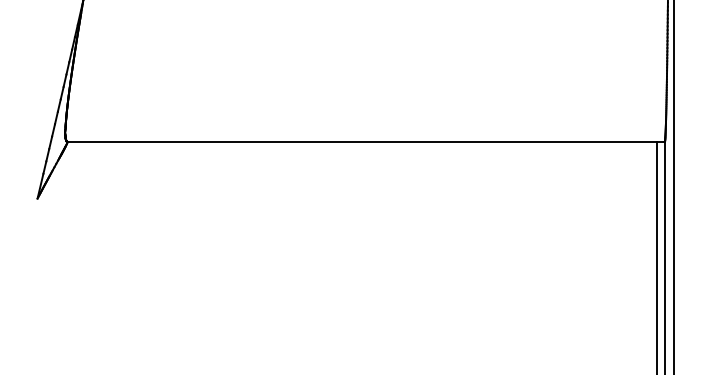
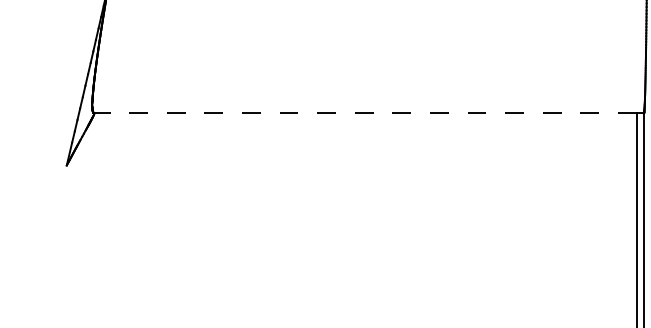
line: (362, 141) -> (365, 113), solid -> dashed

